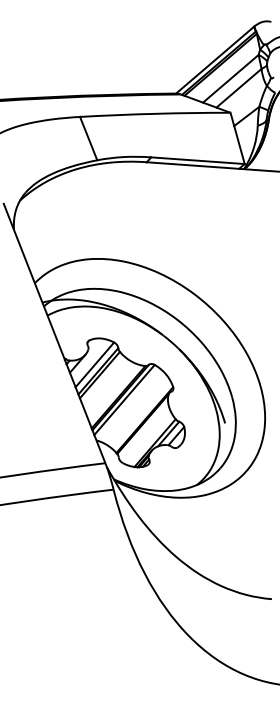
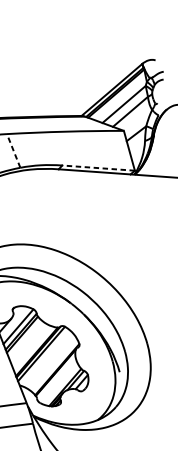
line: (88, 138) -> (13, 150), solid -> dashed
line: (197, 160) -> (98, 167), solid -> dashed

